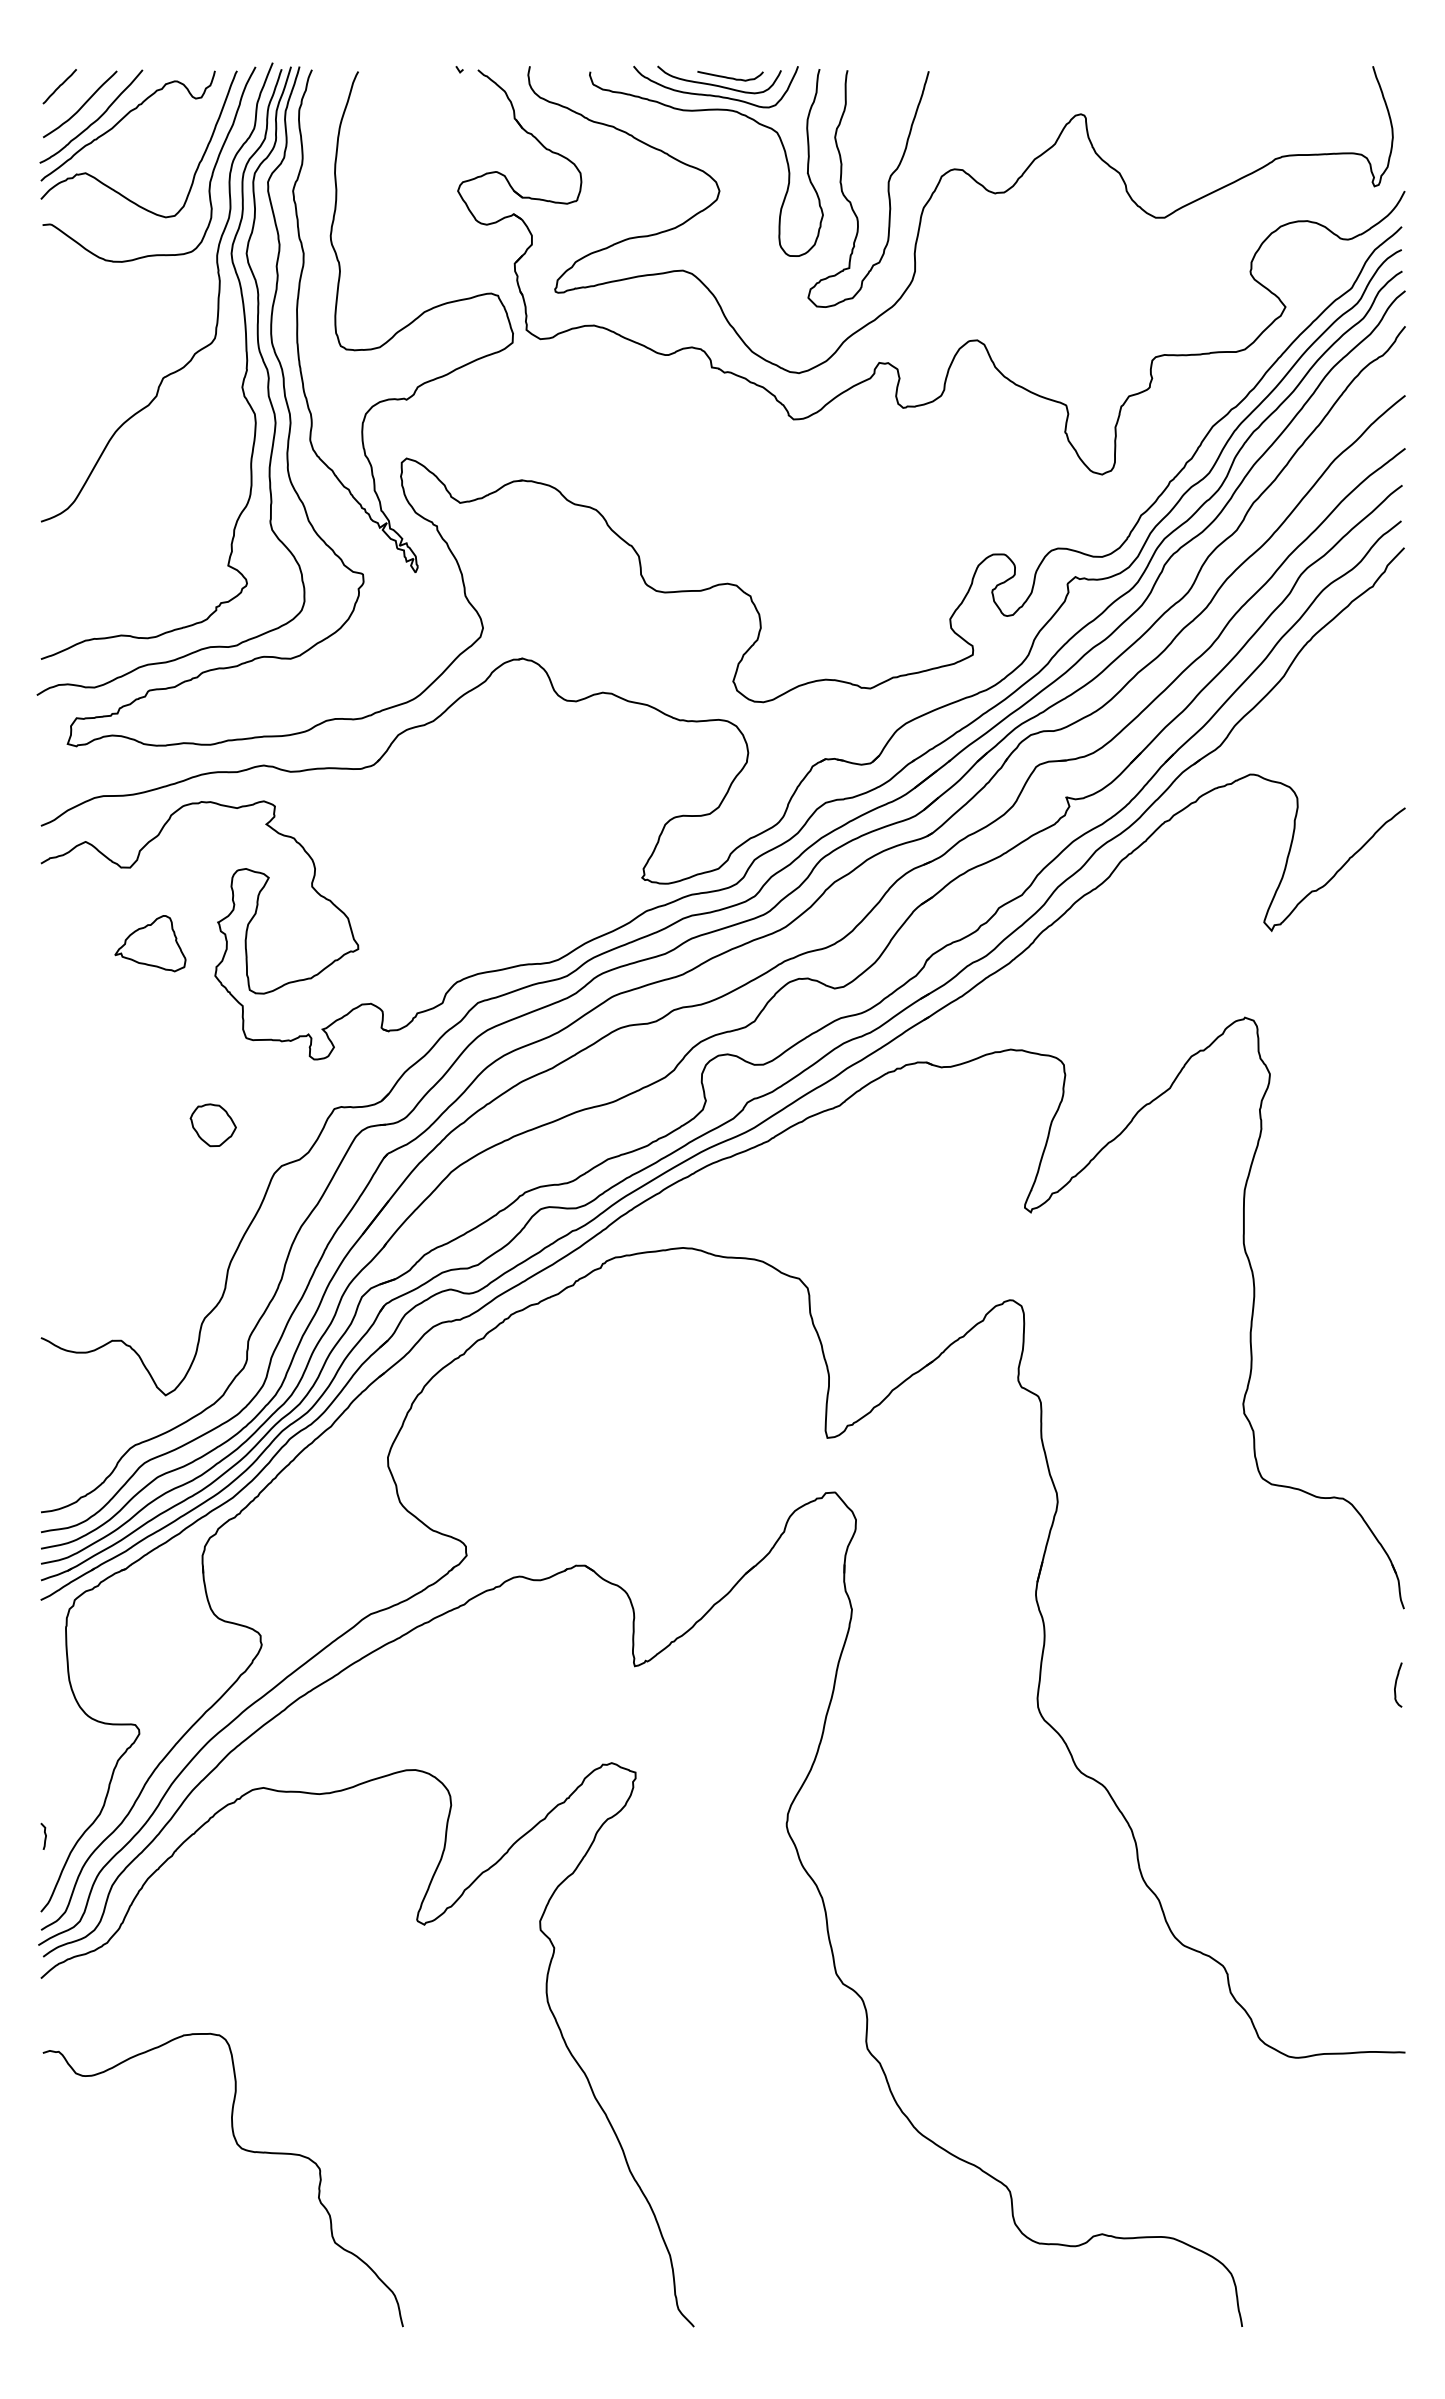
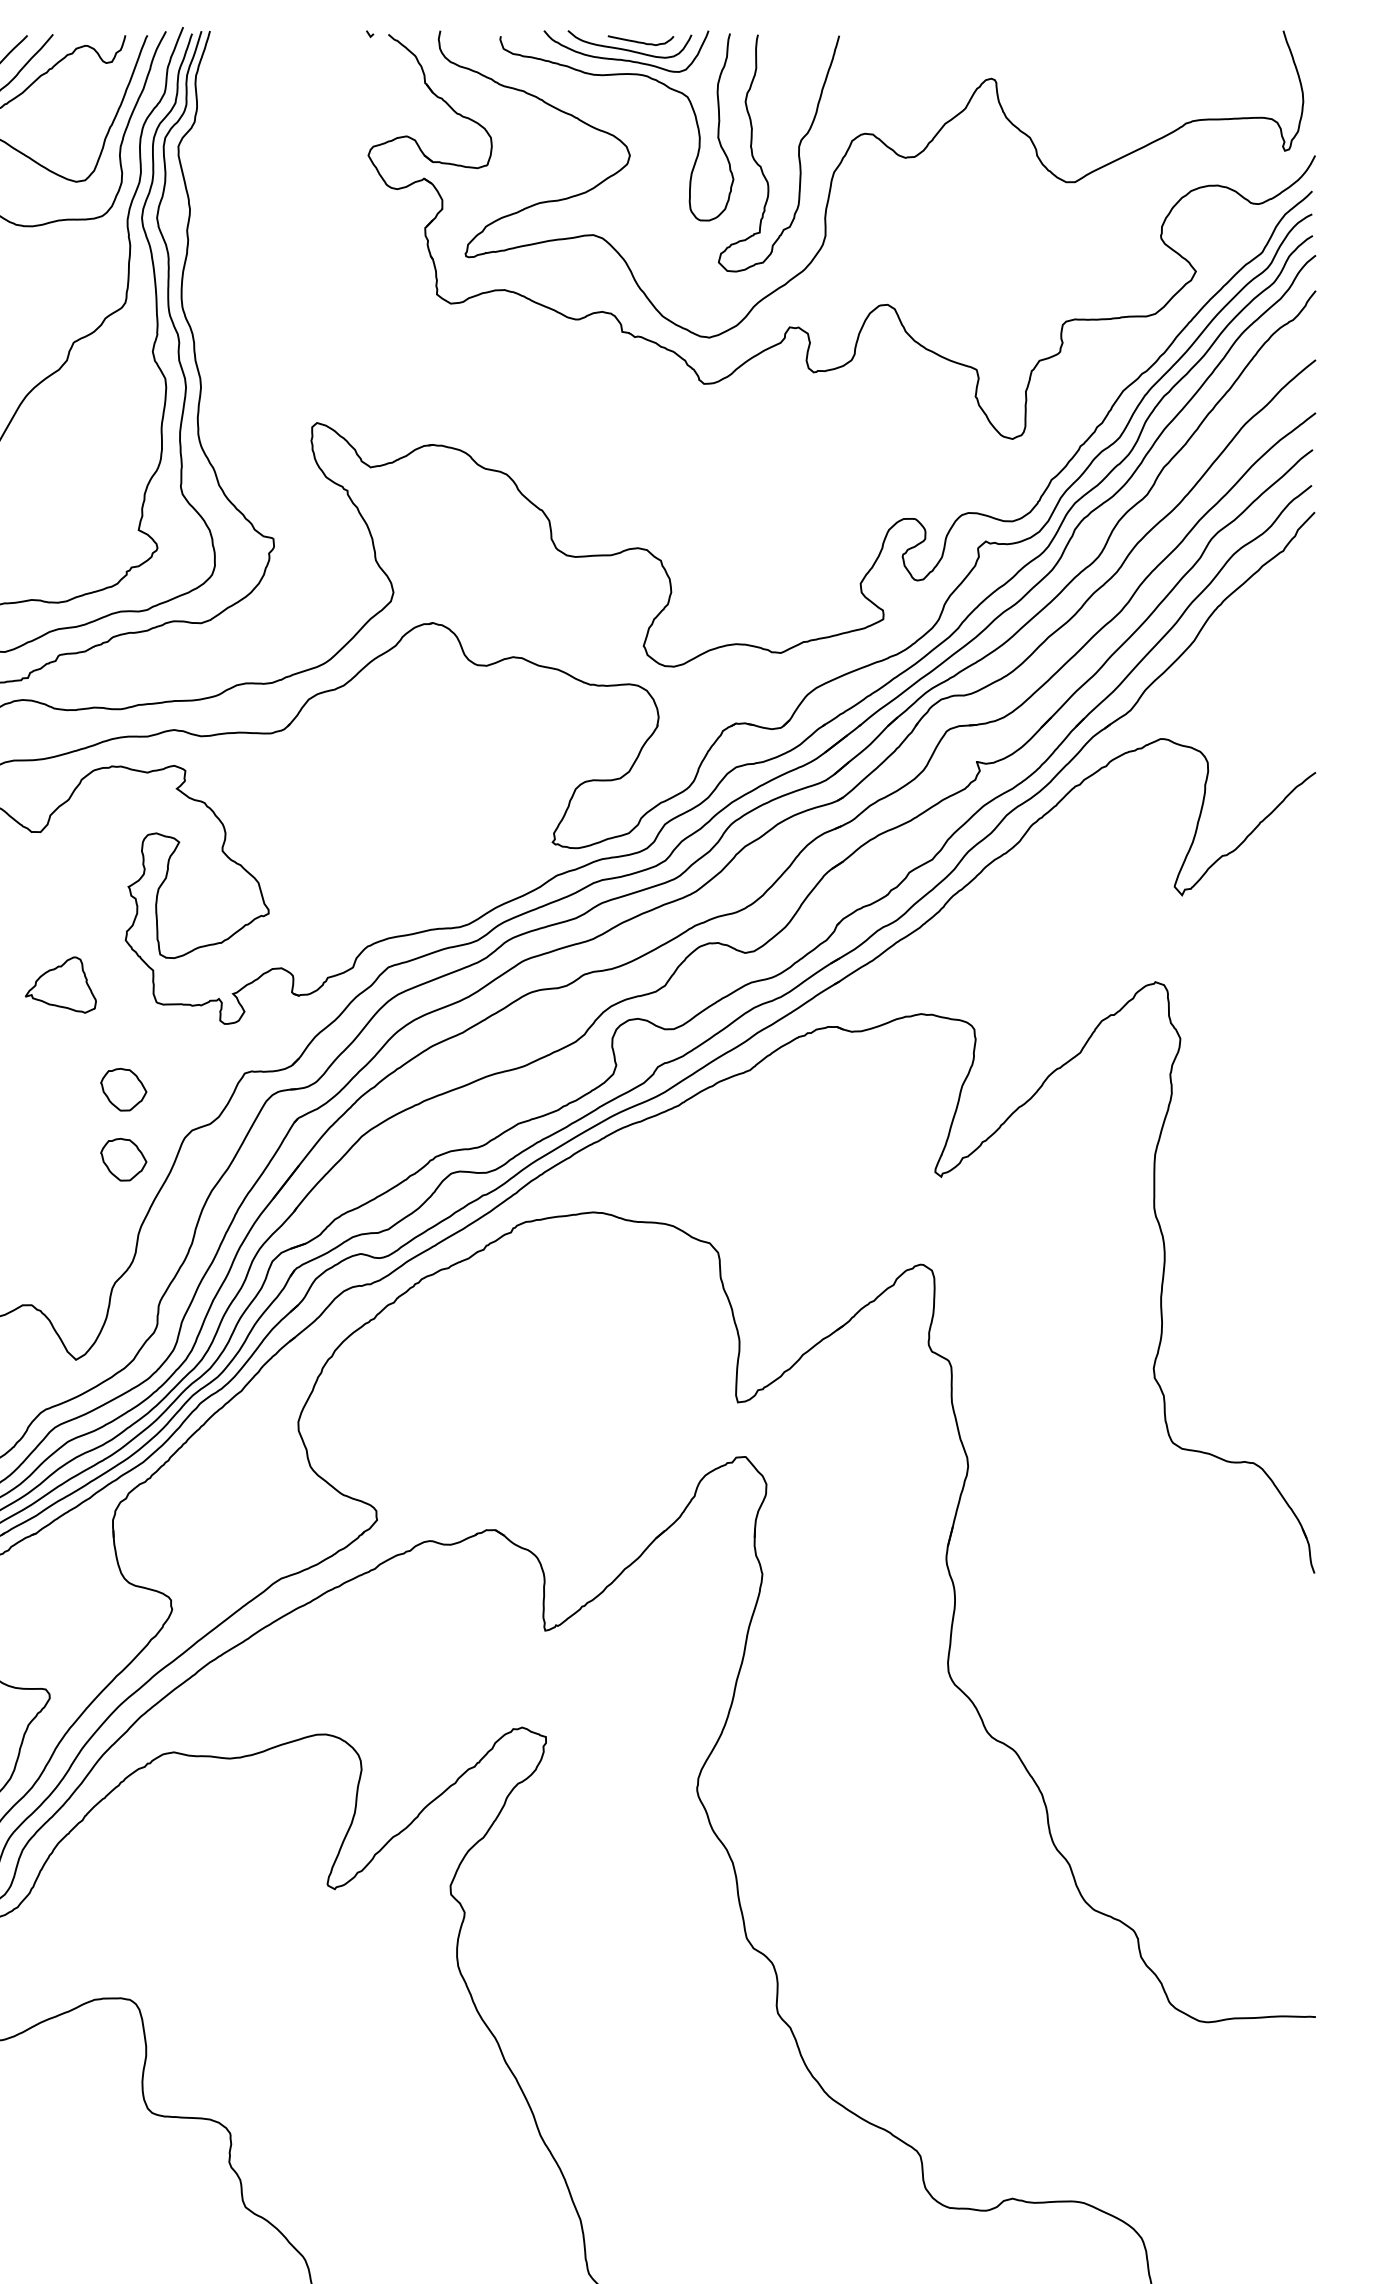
curve: (405, 325) -> (315, 289), removed
part: (150, 943) -> (60, 984), moved
part: (212, 1195) -> (122, 1159), added
curve: (1396, 1684) -> (1306, 1648), removed

